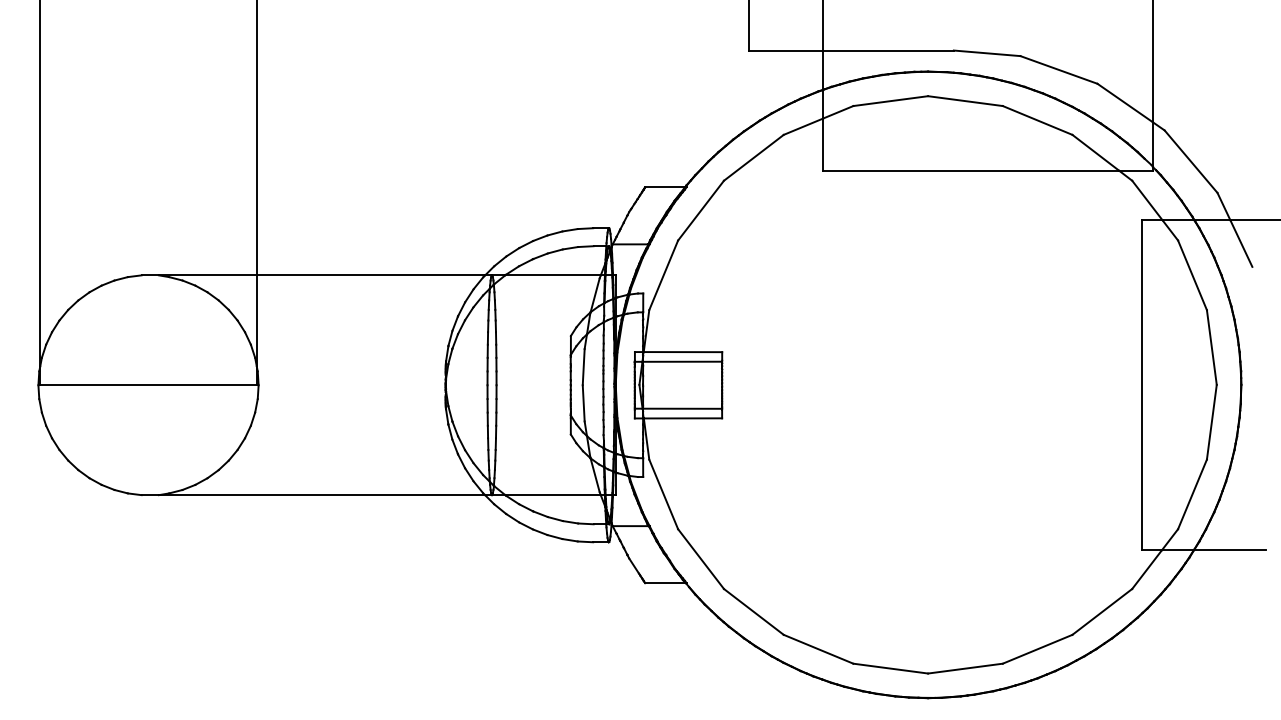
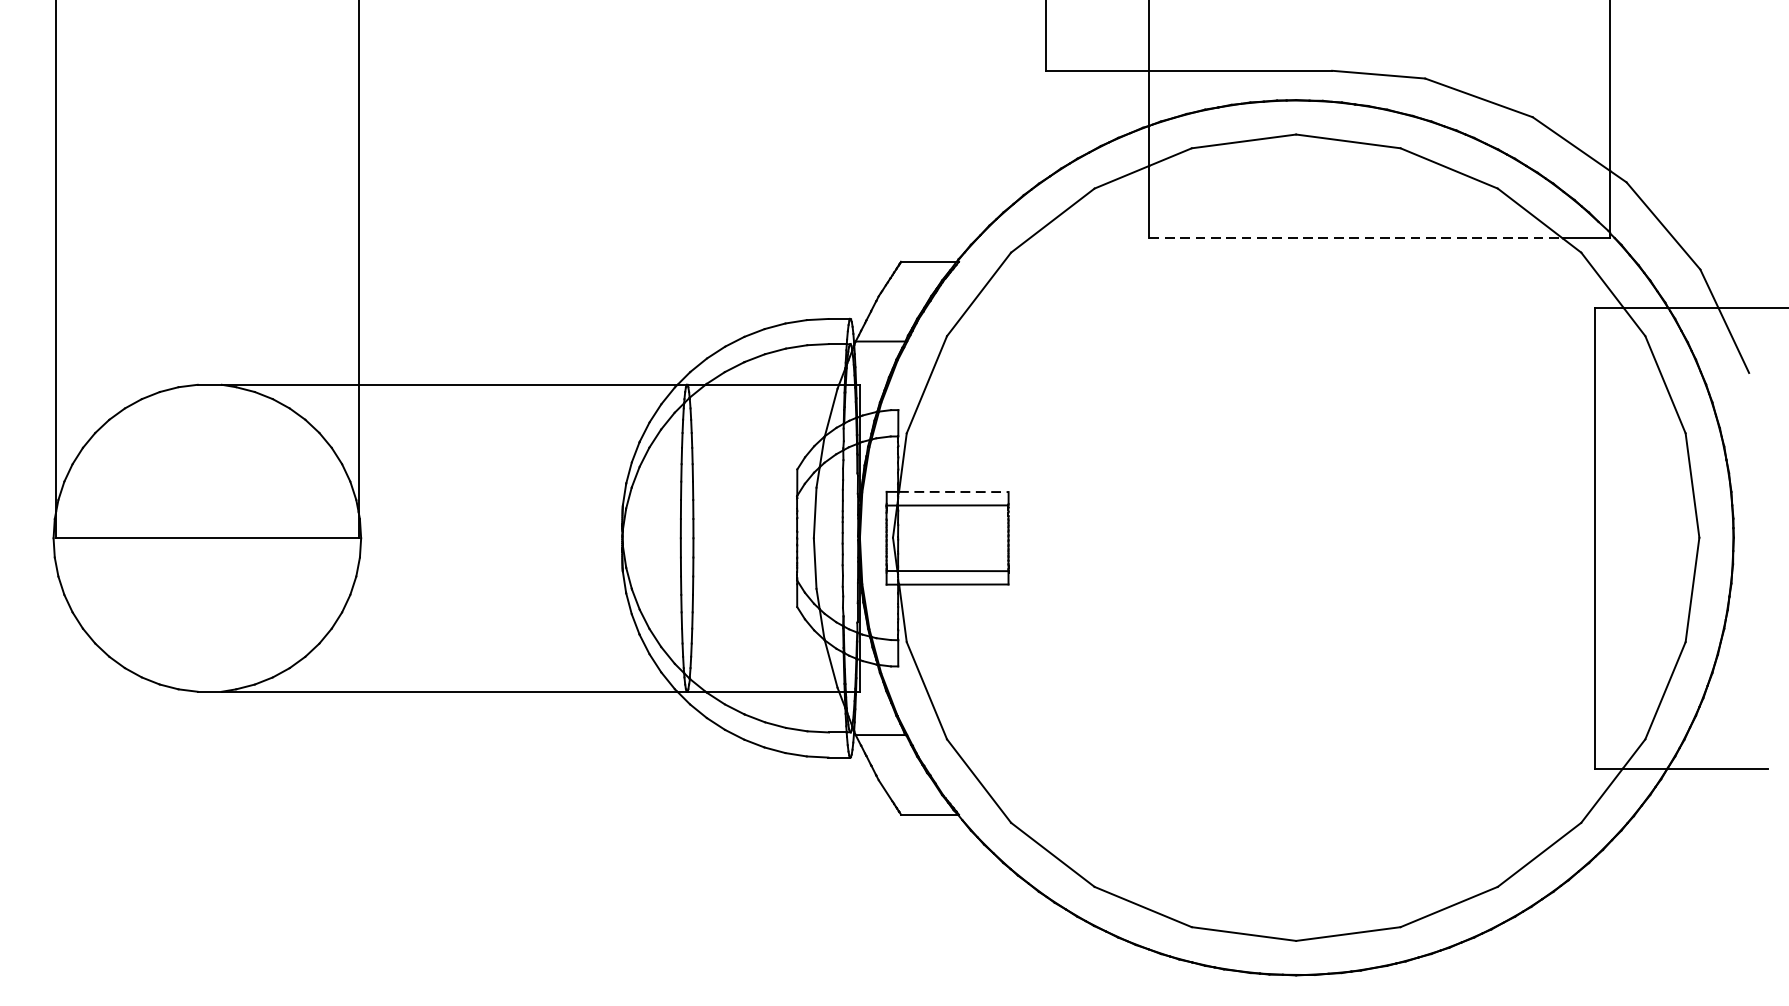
line: (971, 170) -> (1356, 238), solid -> dashed
line: (683, 352) -> (954, 492), solid -> dashed

